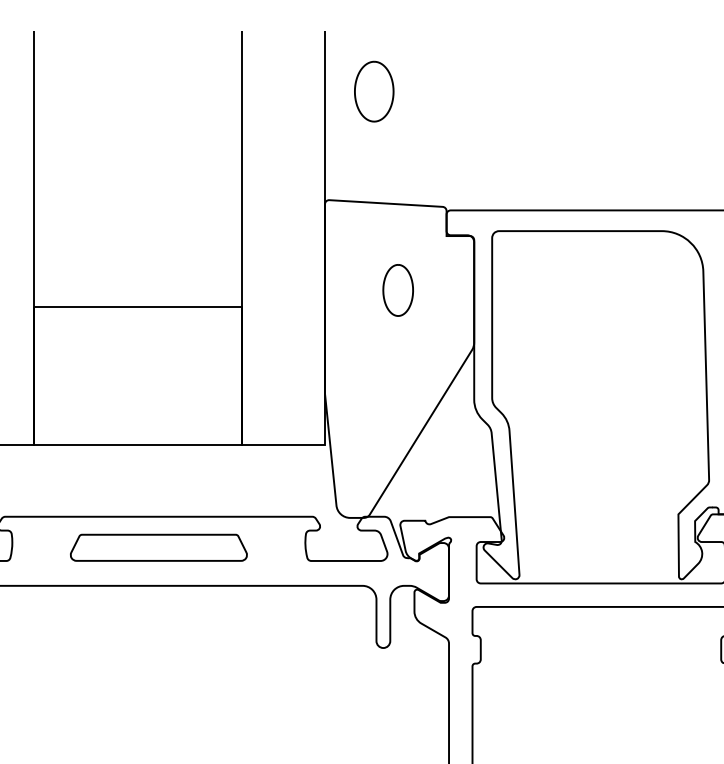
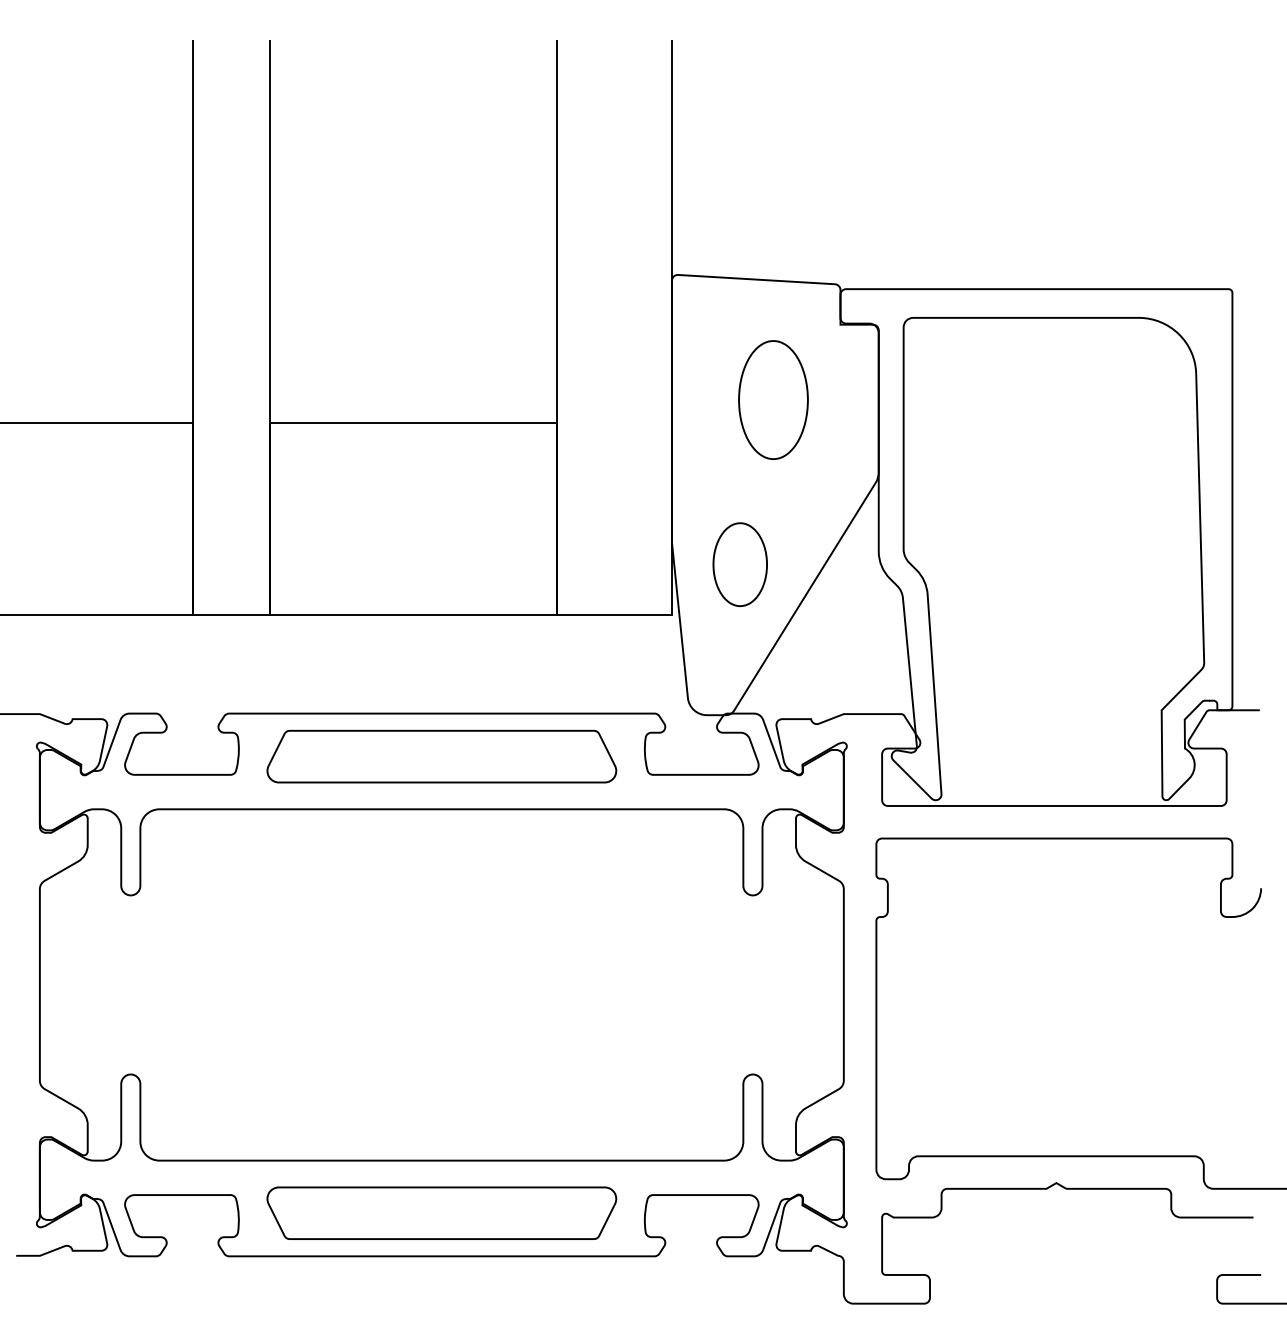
part: (373, 91) -> (739, 564), moved
part: (398, 290) -> (773, 399), size x1.67
part: (158, 547) -> (441, 756), size x1.43

